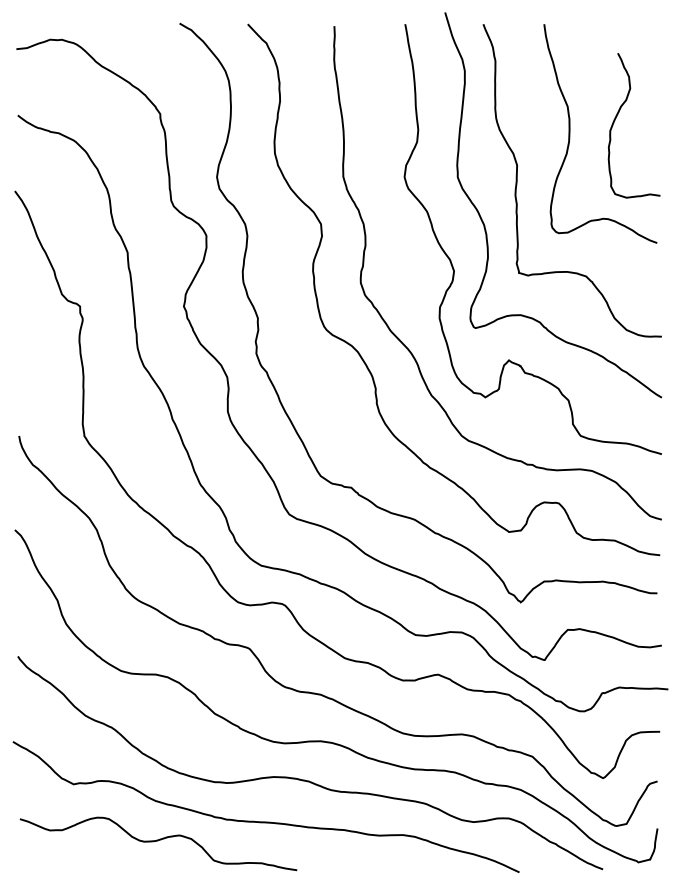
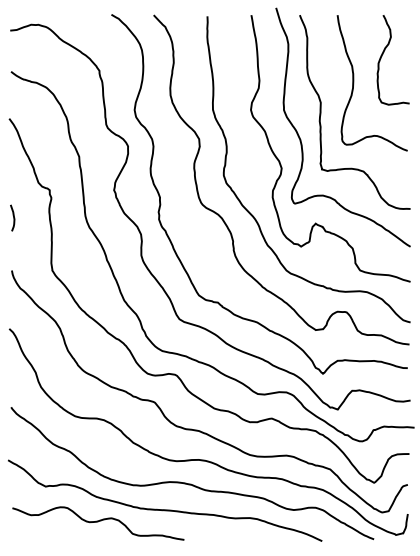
curve: (616, 119) -> (382, 56), moved
curve: (21, 350) -> (13, 217), added

